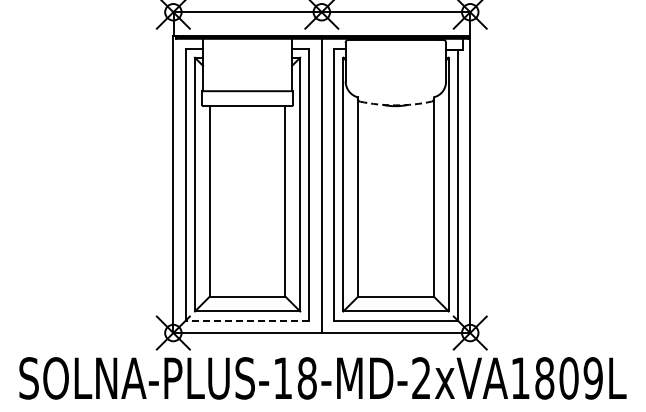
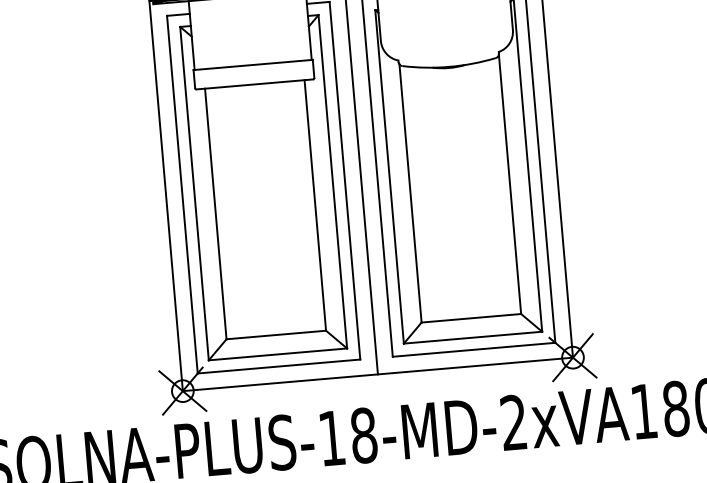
arc: (395, 105) -> (449, 67), dashed -> solid
line: (247, 320) -> (278, 366), dashed -> solid

